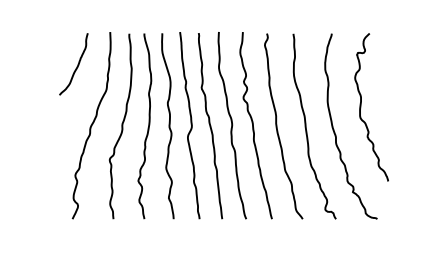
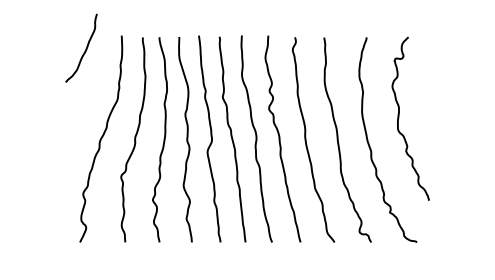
curve: (77, 64) -> (85, 48), moved

